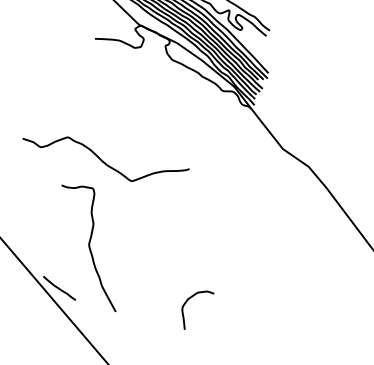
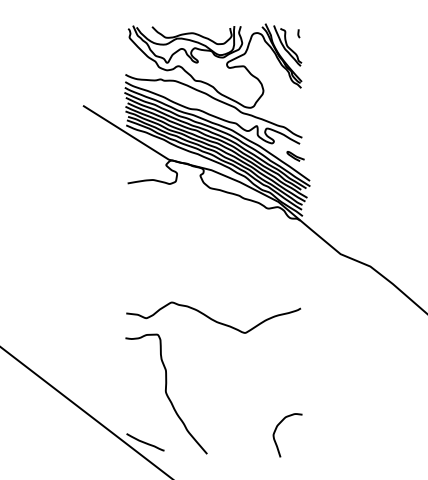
curve: (259, 47) -> (295, 156), added
curve: (103, 160) -> (212, 318), moved

